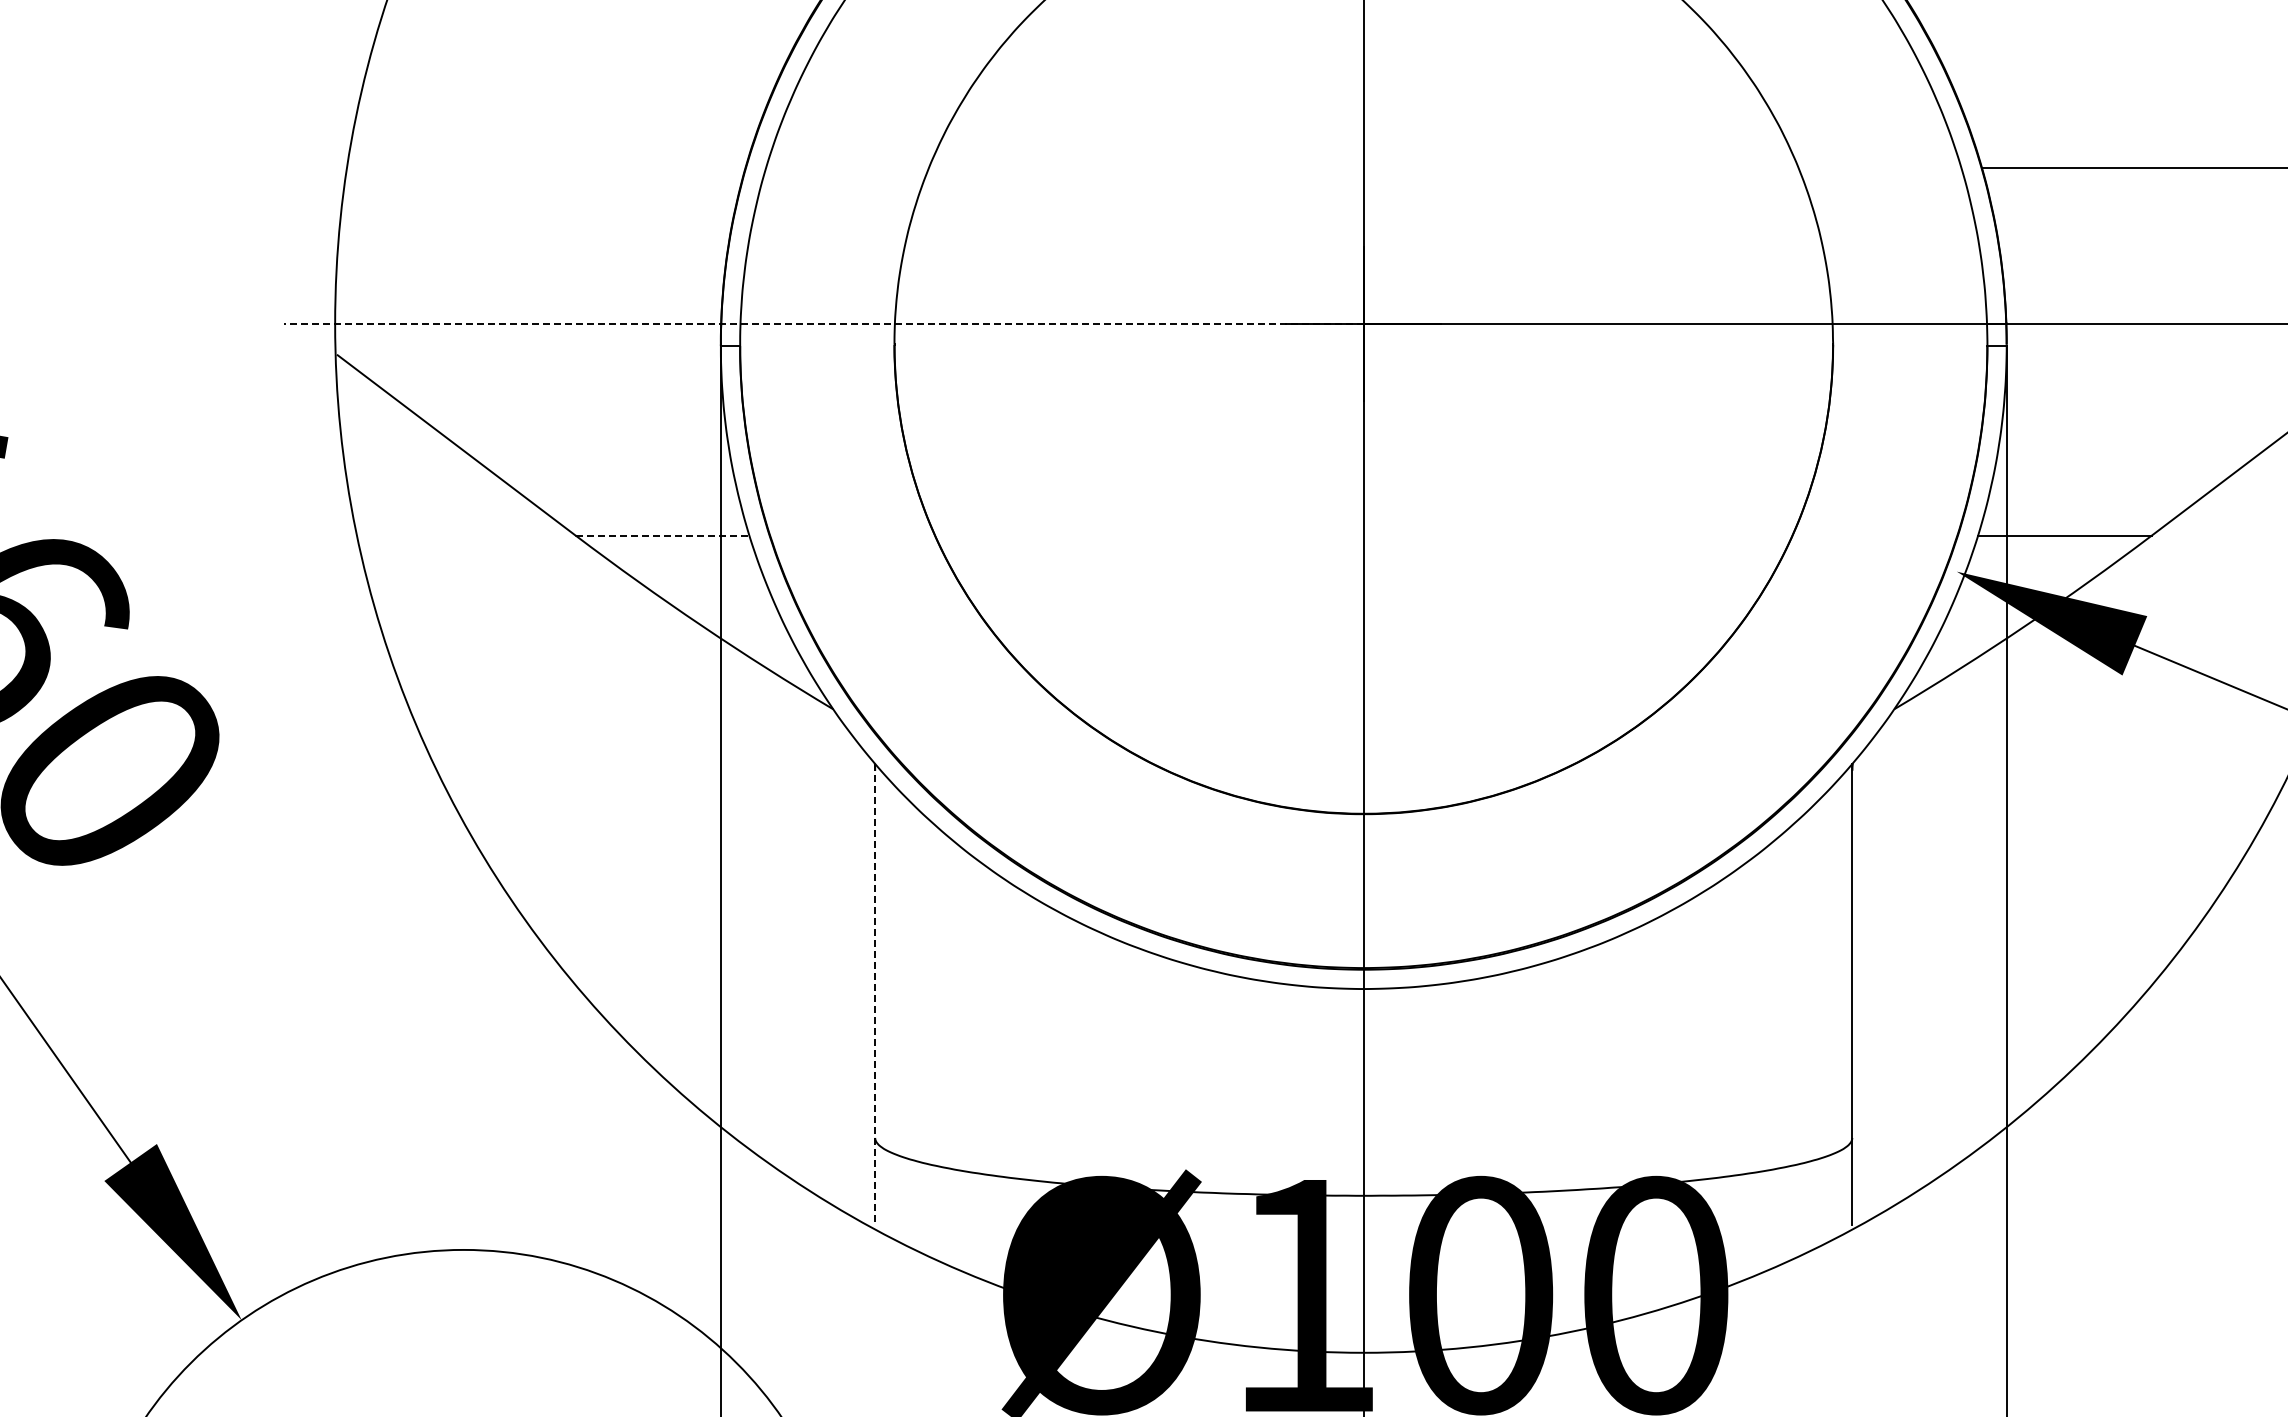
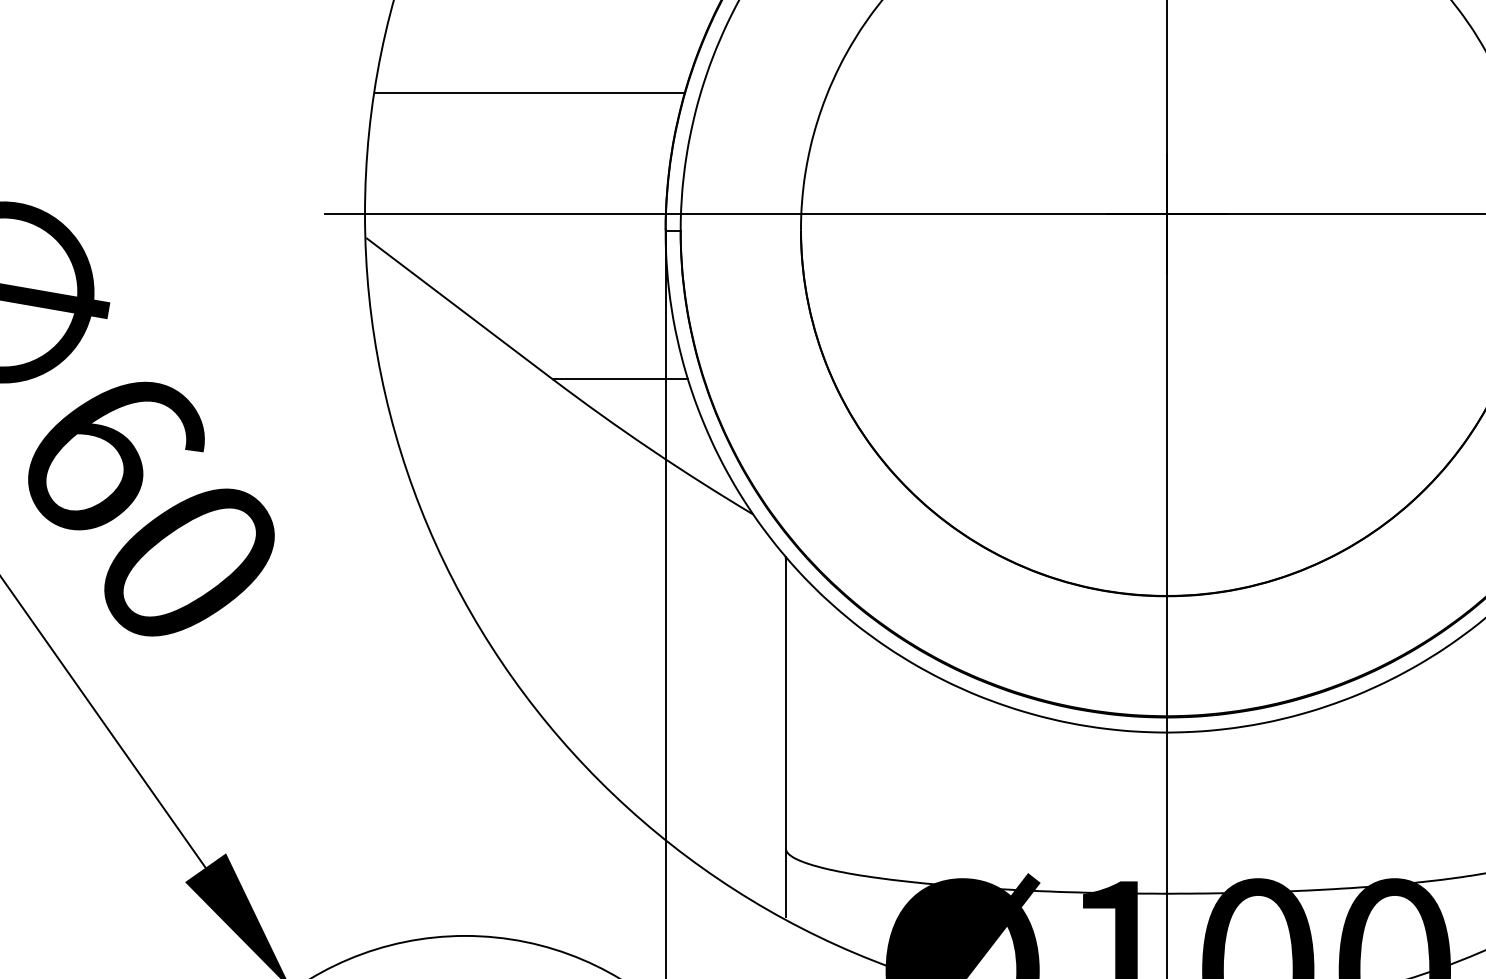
line: (546, 168) -> (529, 92), added
line: (823, 324) -> (745, 214), dashed -> solid
line: (662, 535) -> (620, 379), dashed -> solid
line: (875, 994) -> (786, 736), dashed -> solid

